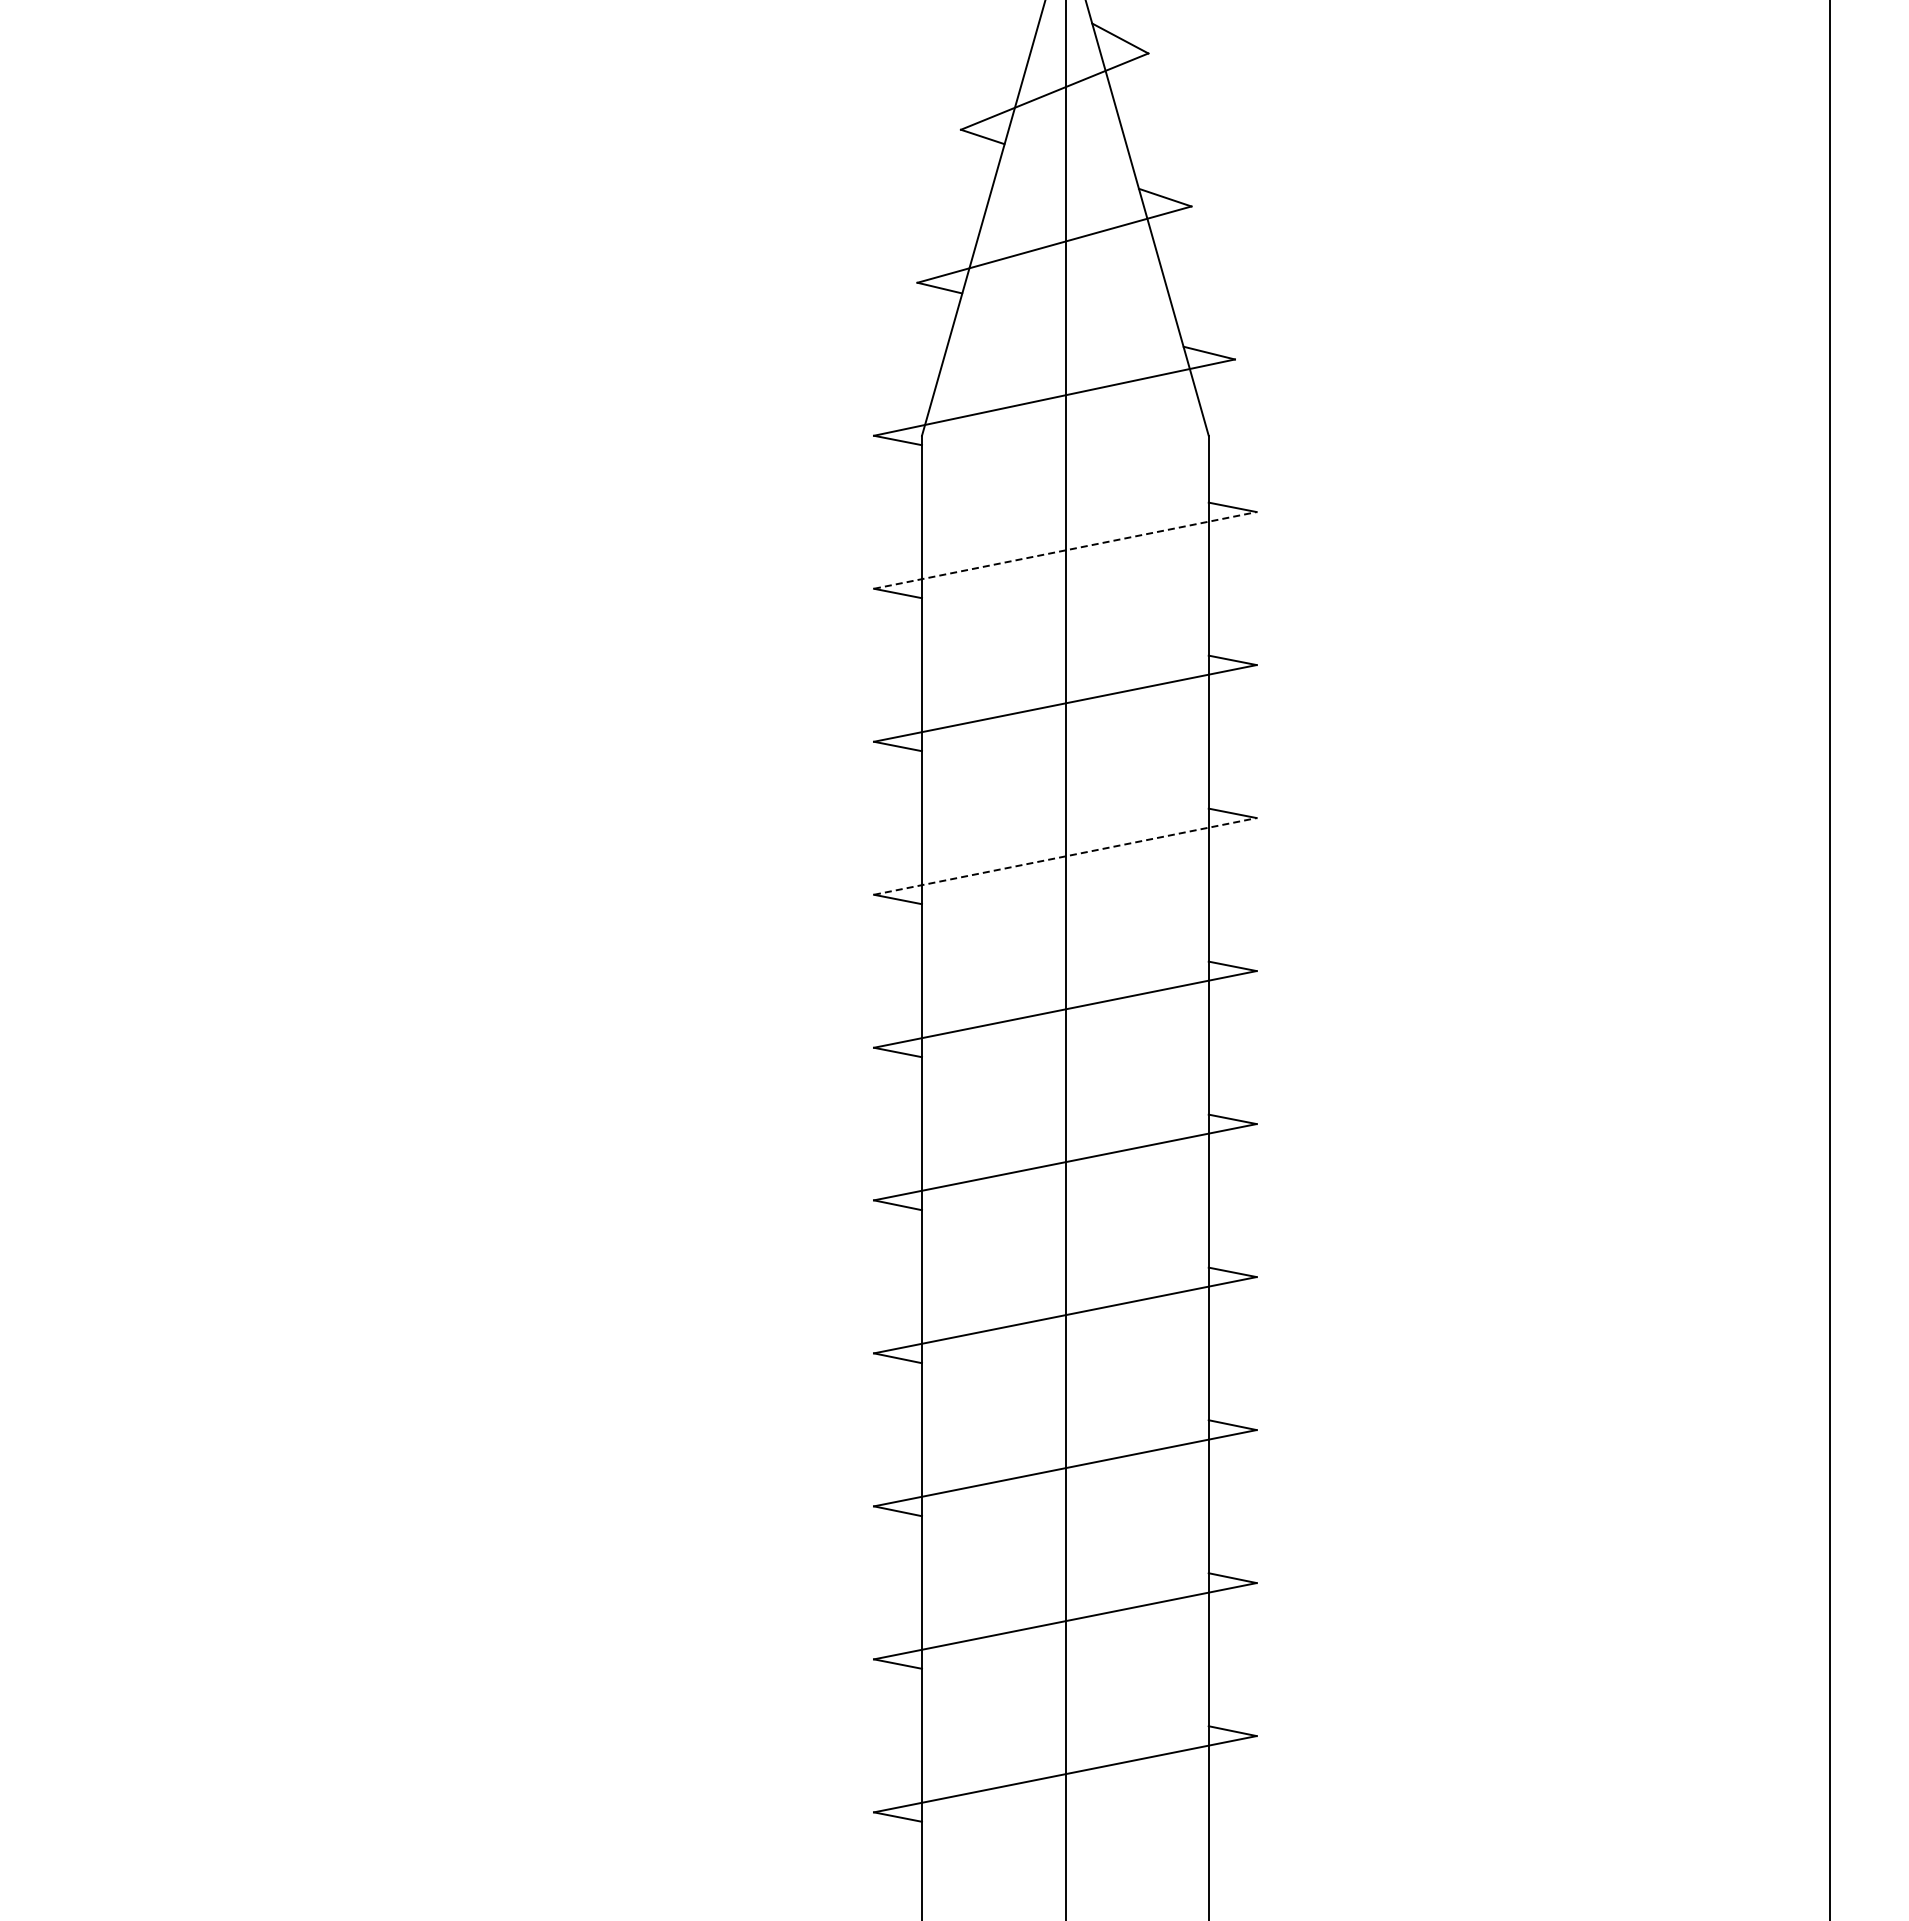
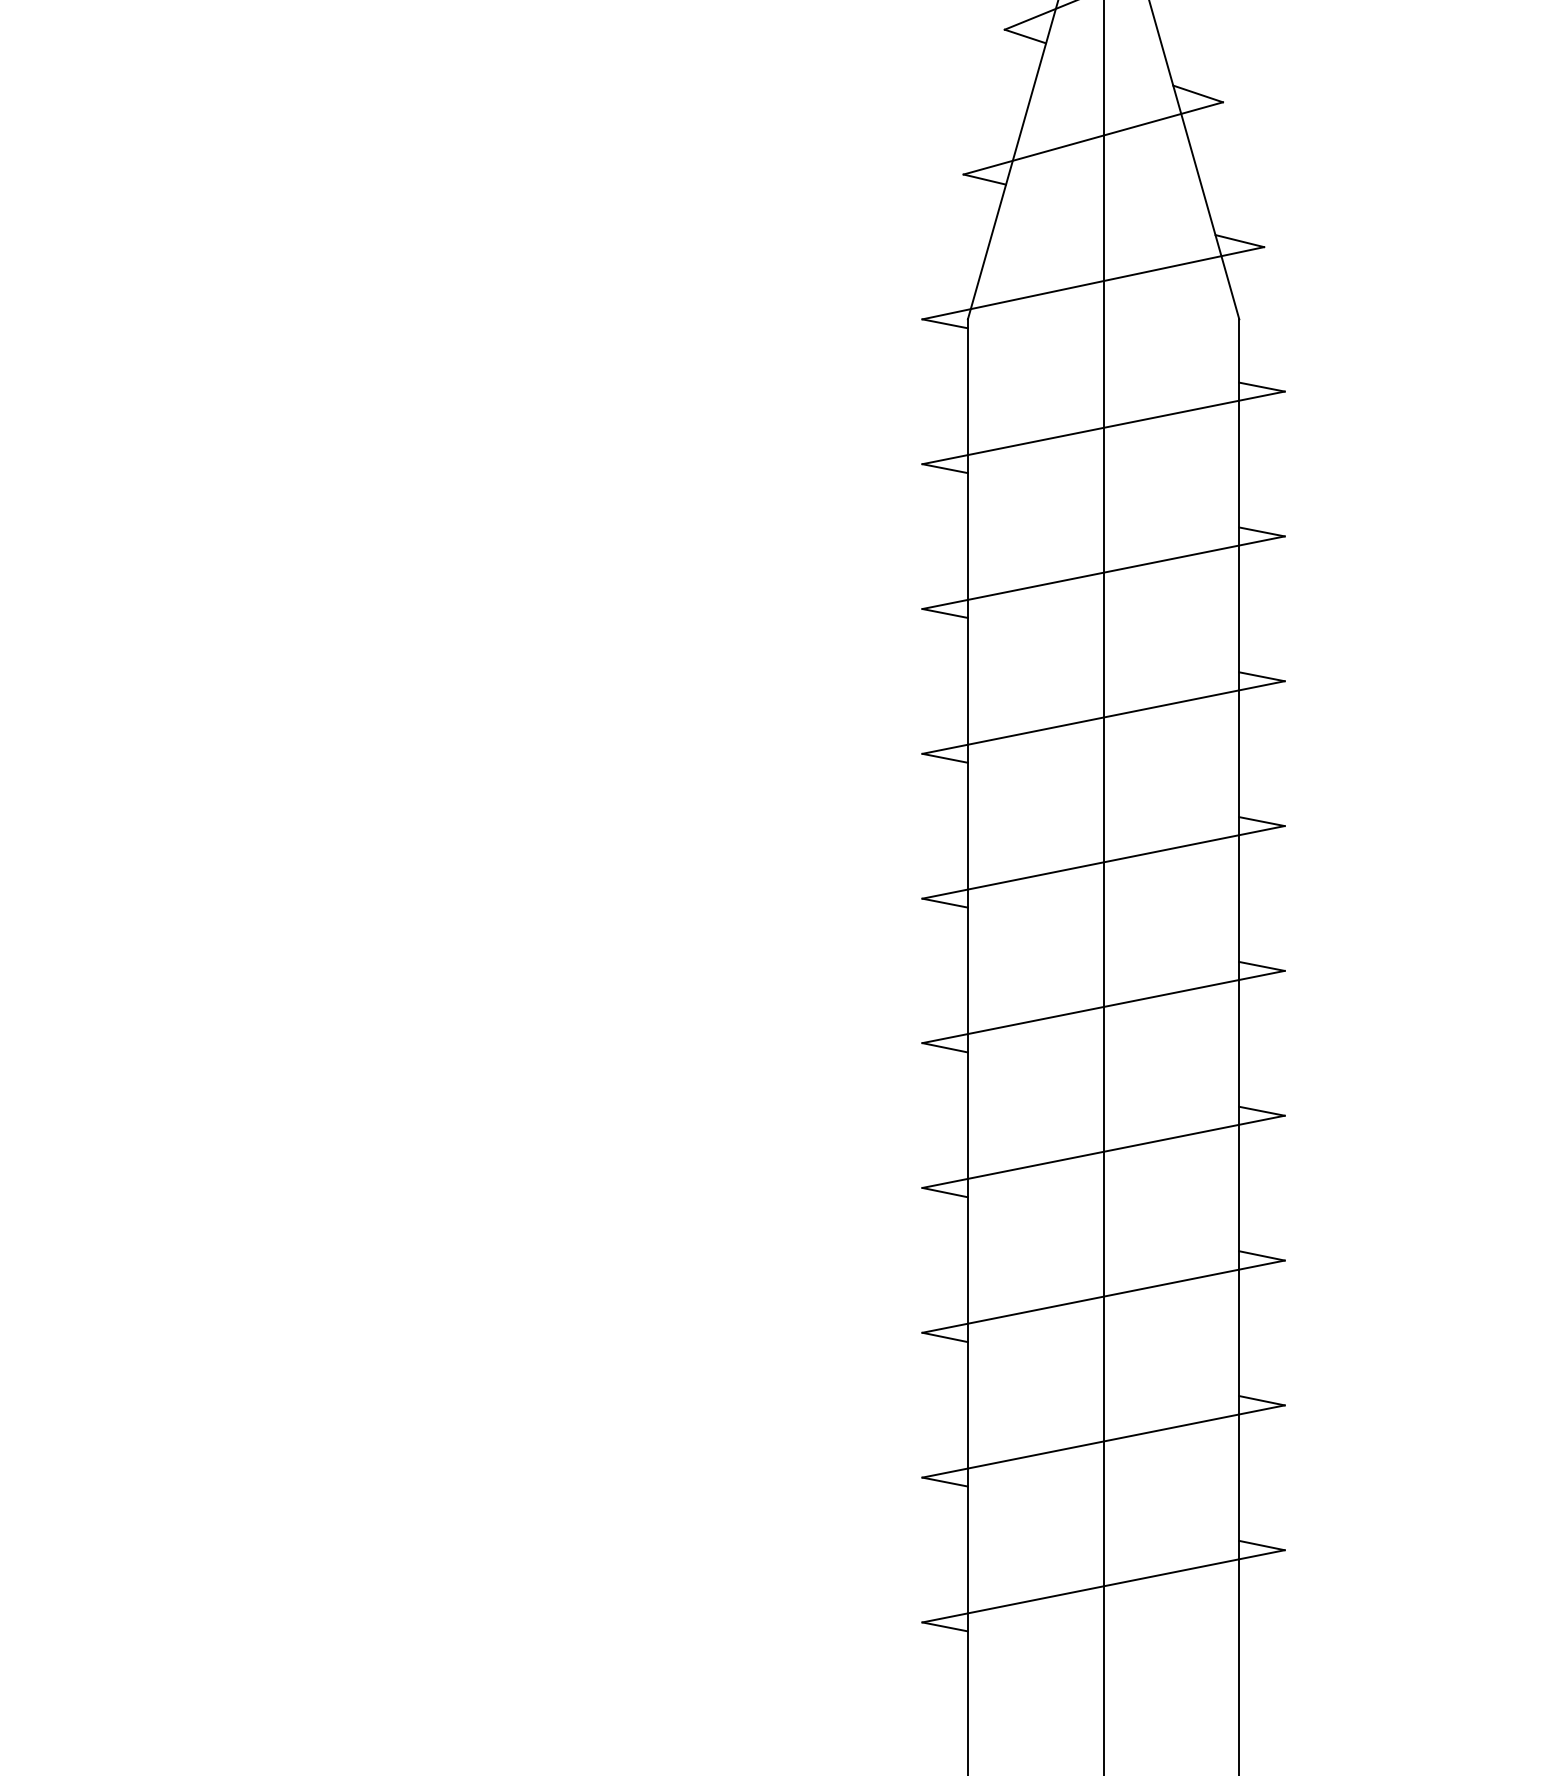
line: (1065, 550) -> (1103, 427), dashed -> solid
line: (1065, 856) -> (1103, 717), dashed -> solid

